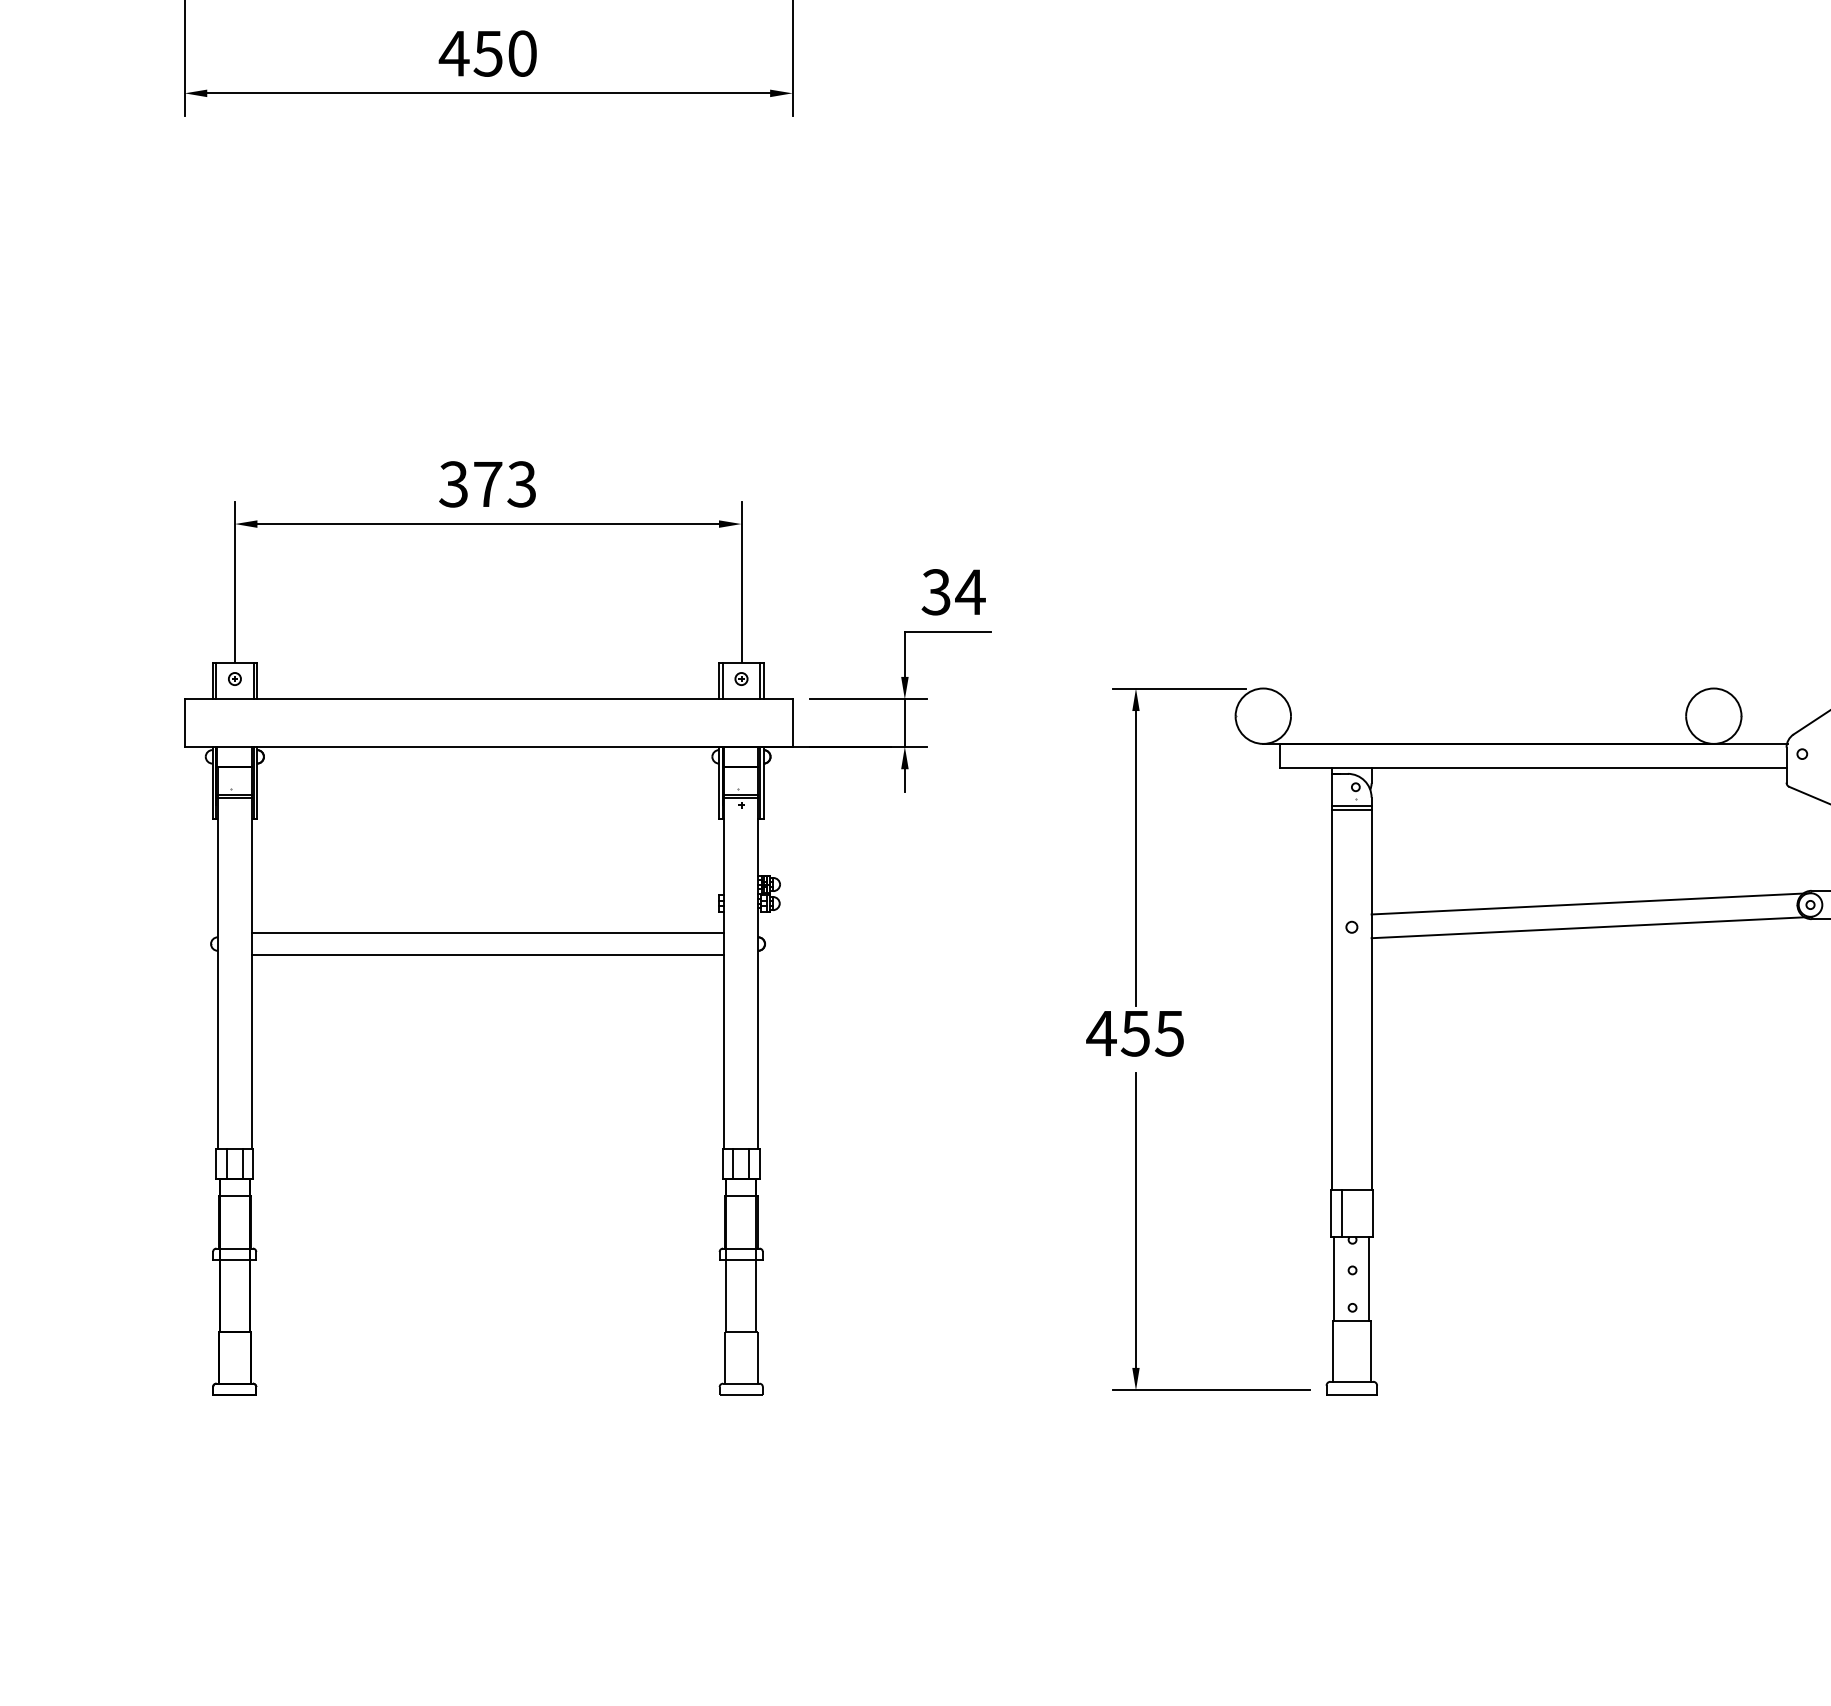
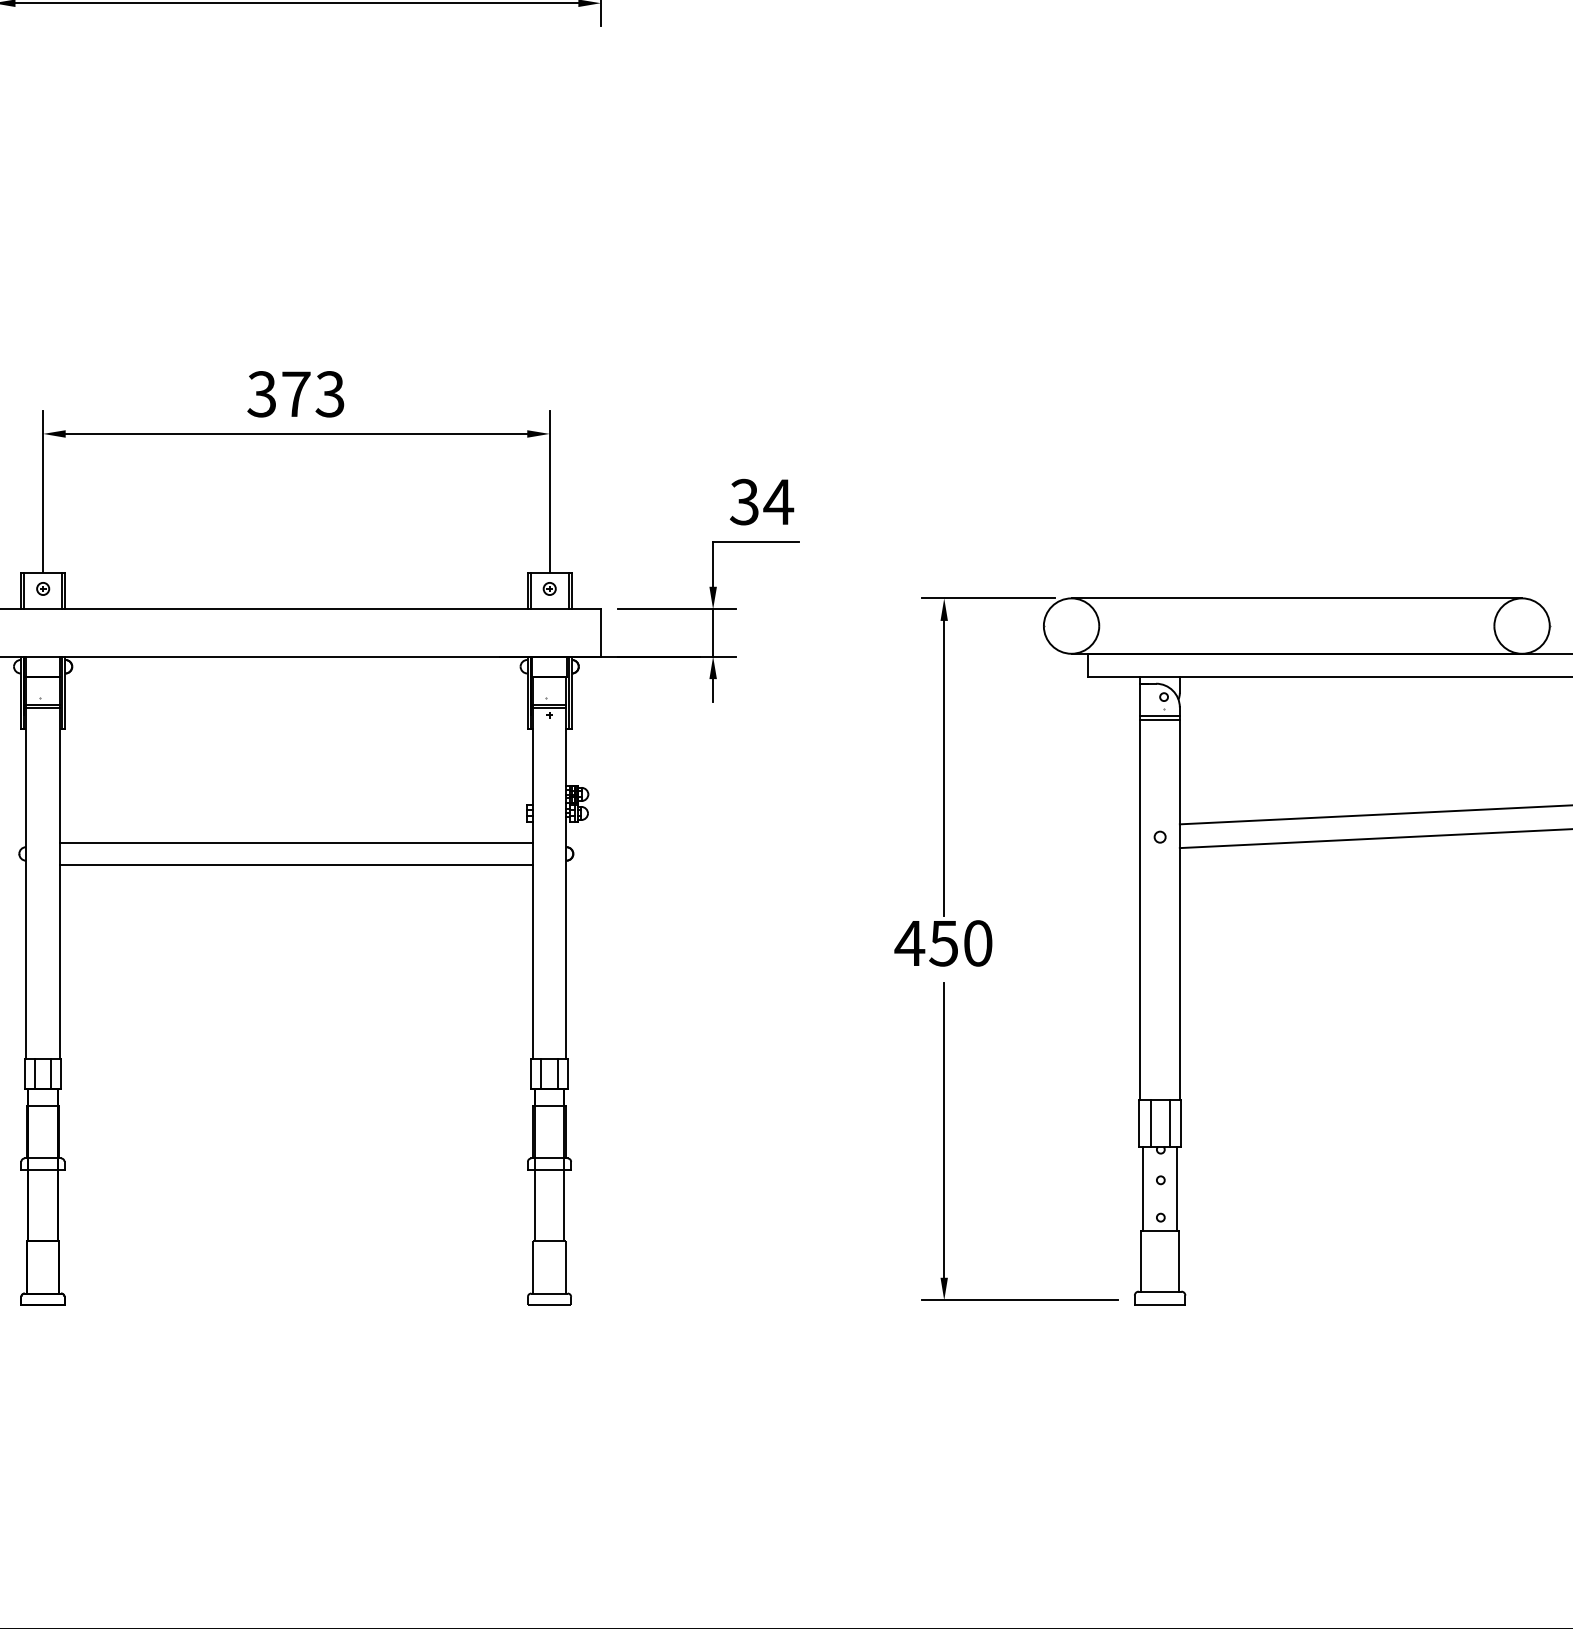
line: (1488, 688) -> (1296, 598), added
text: (1169, 1033) -> (977, 943), 455 -> 450
line: (1361, 1213) -> (1169, 1123), added

